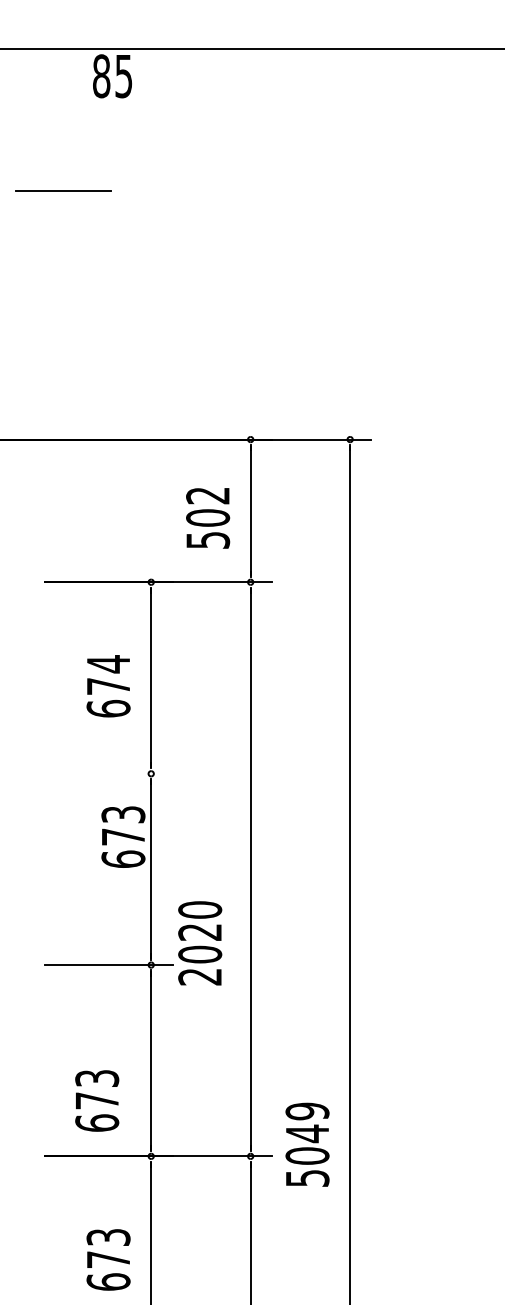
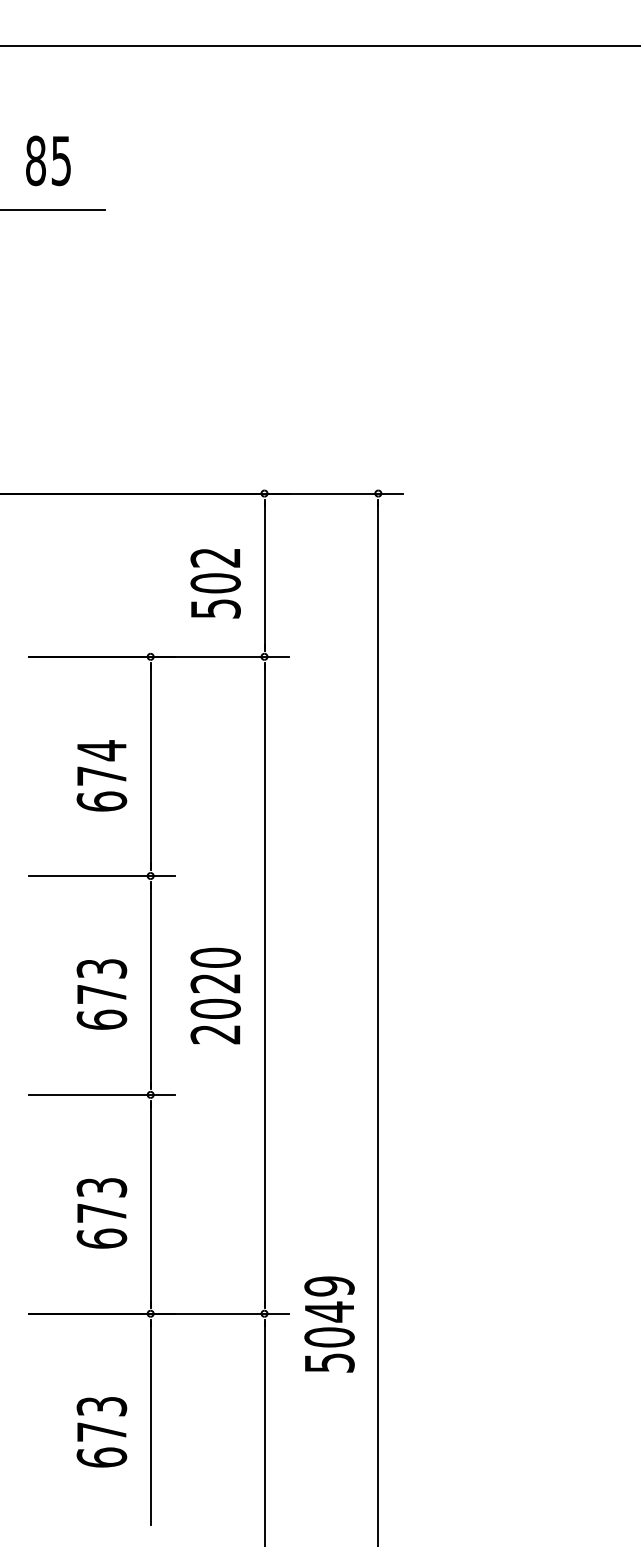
text: (112, 75) -> (48, 160), moved
line: (109, 774) -> (102, 876), added
text: (123, 837) -> (101, 994), moved
text: (199, 942) -> (215, 995), moved
text: (96, 1101) -> (101, 1213), moved
text: (307, 1144) -> (329, 1324), moved

